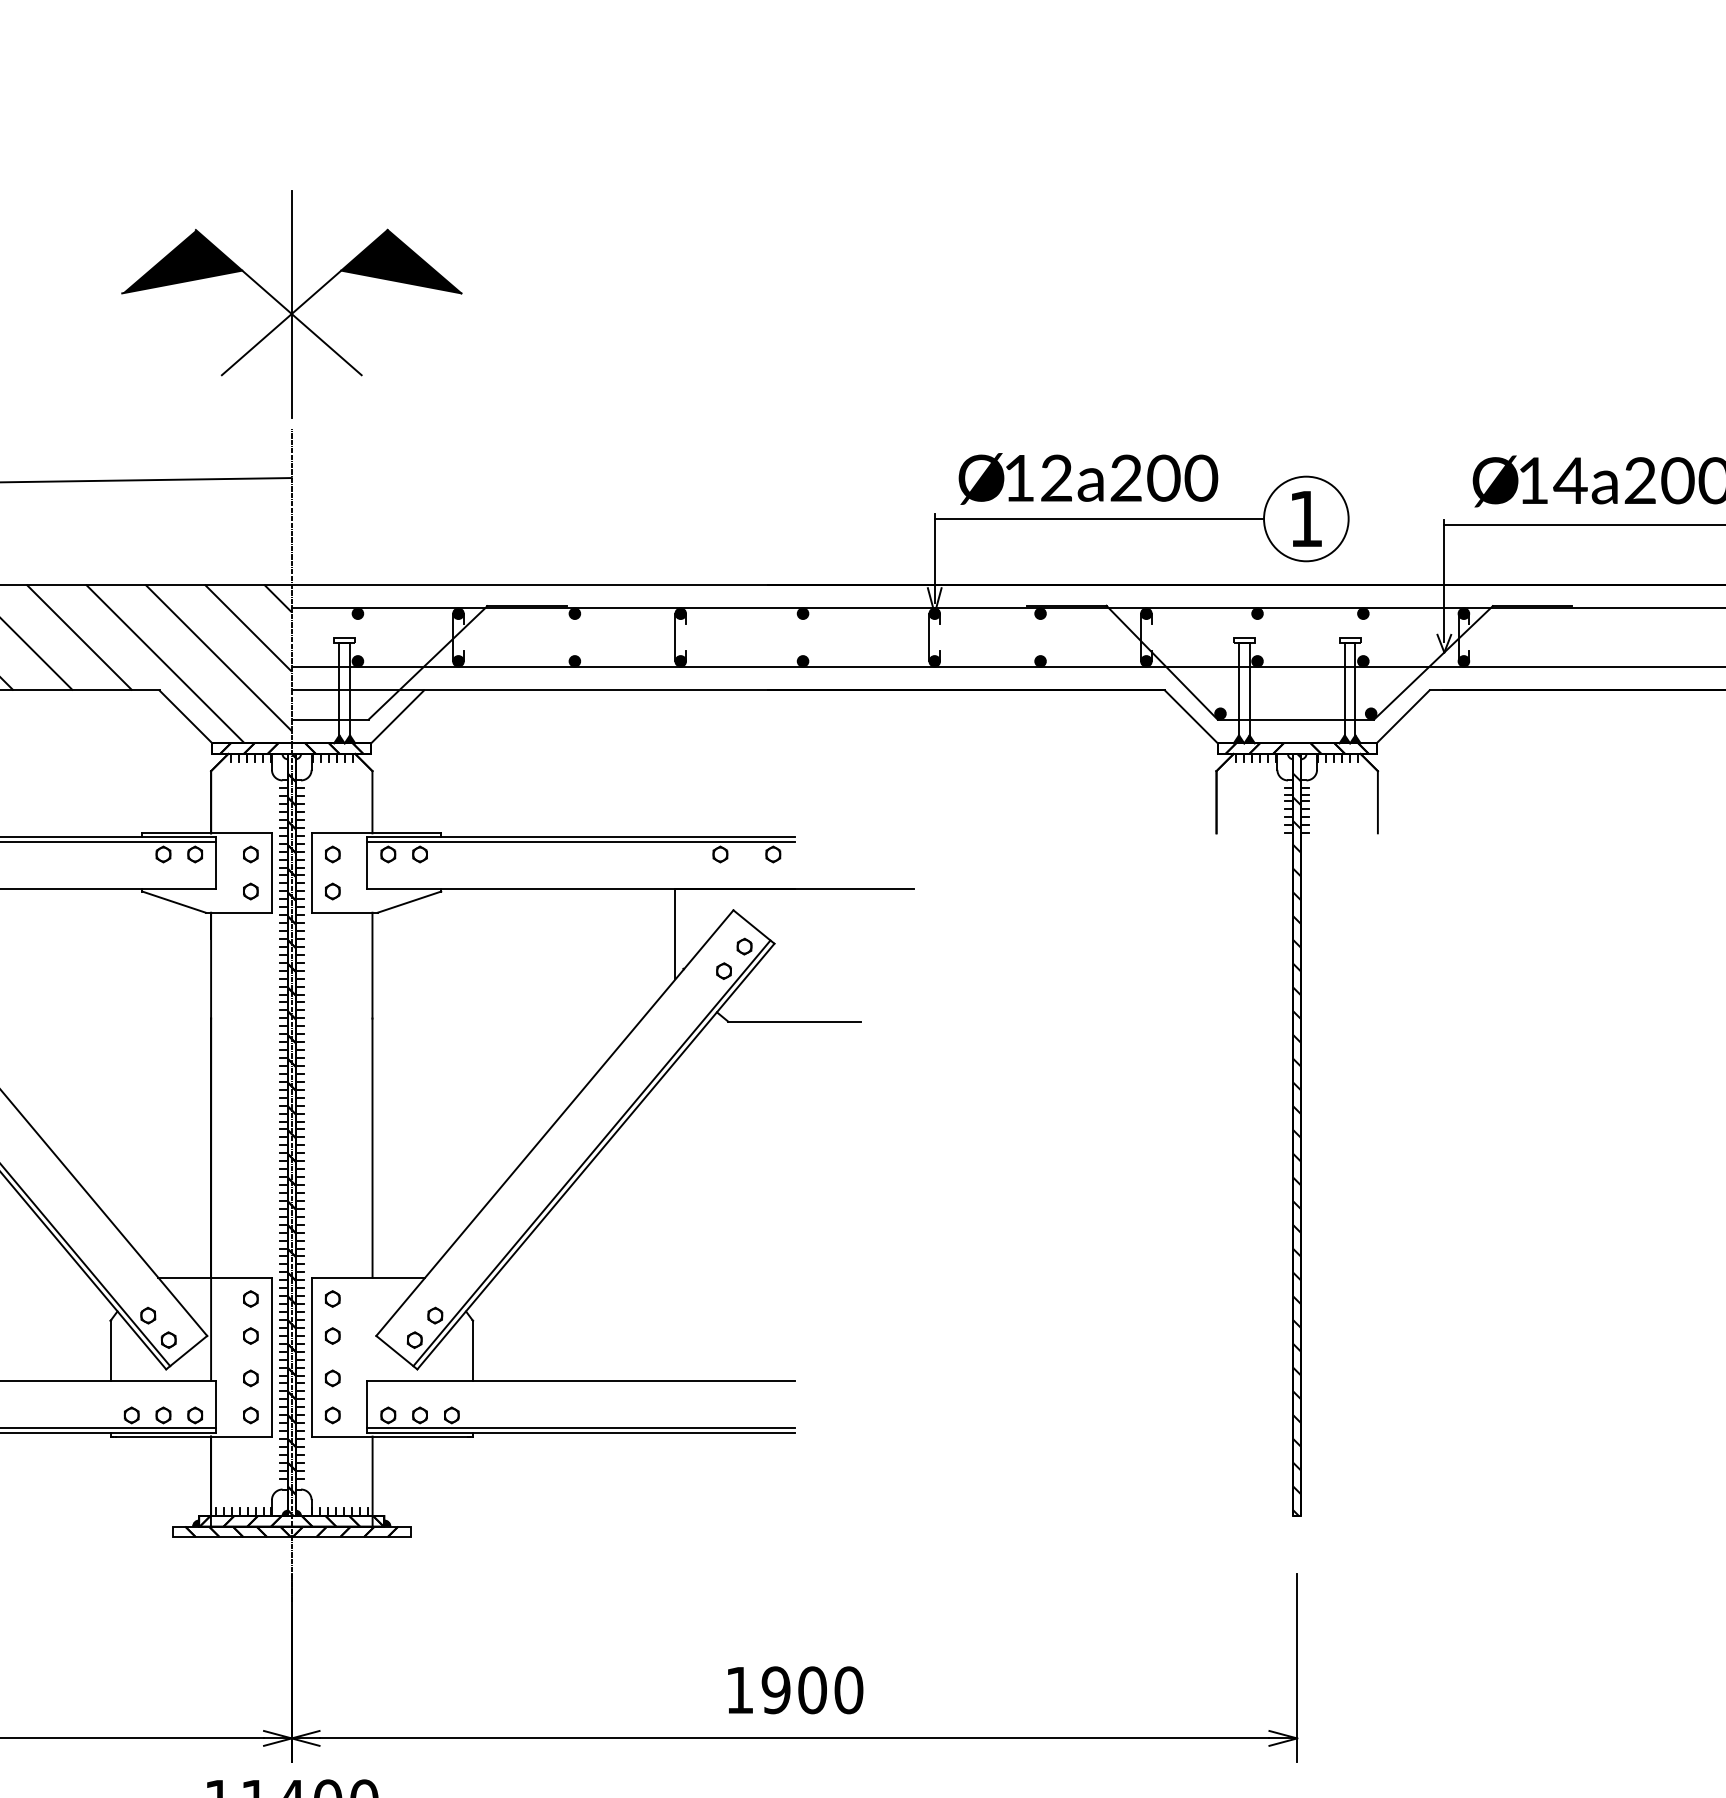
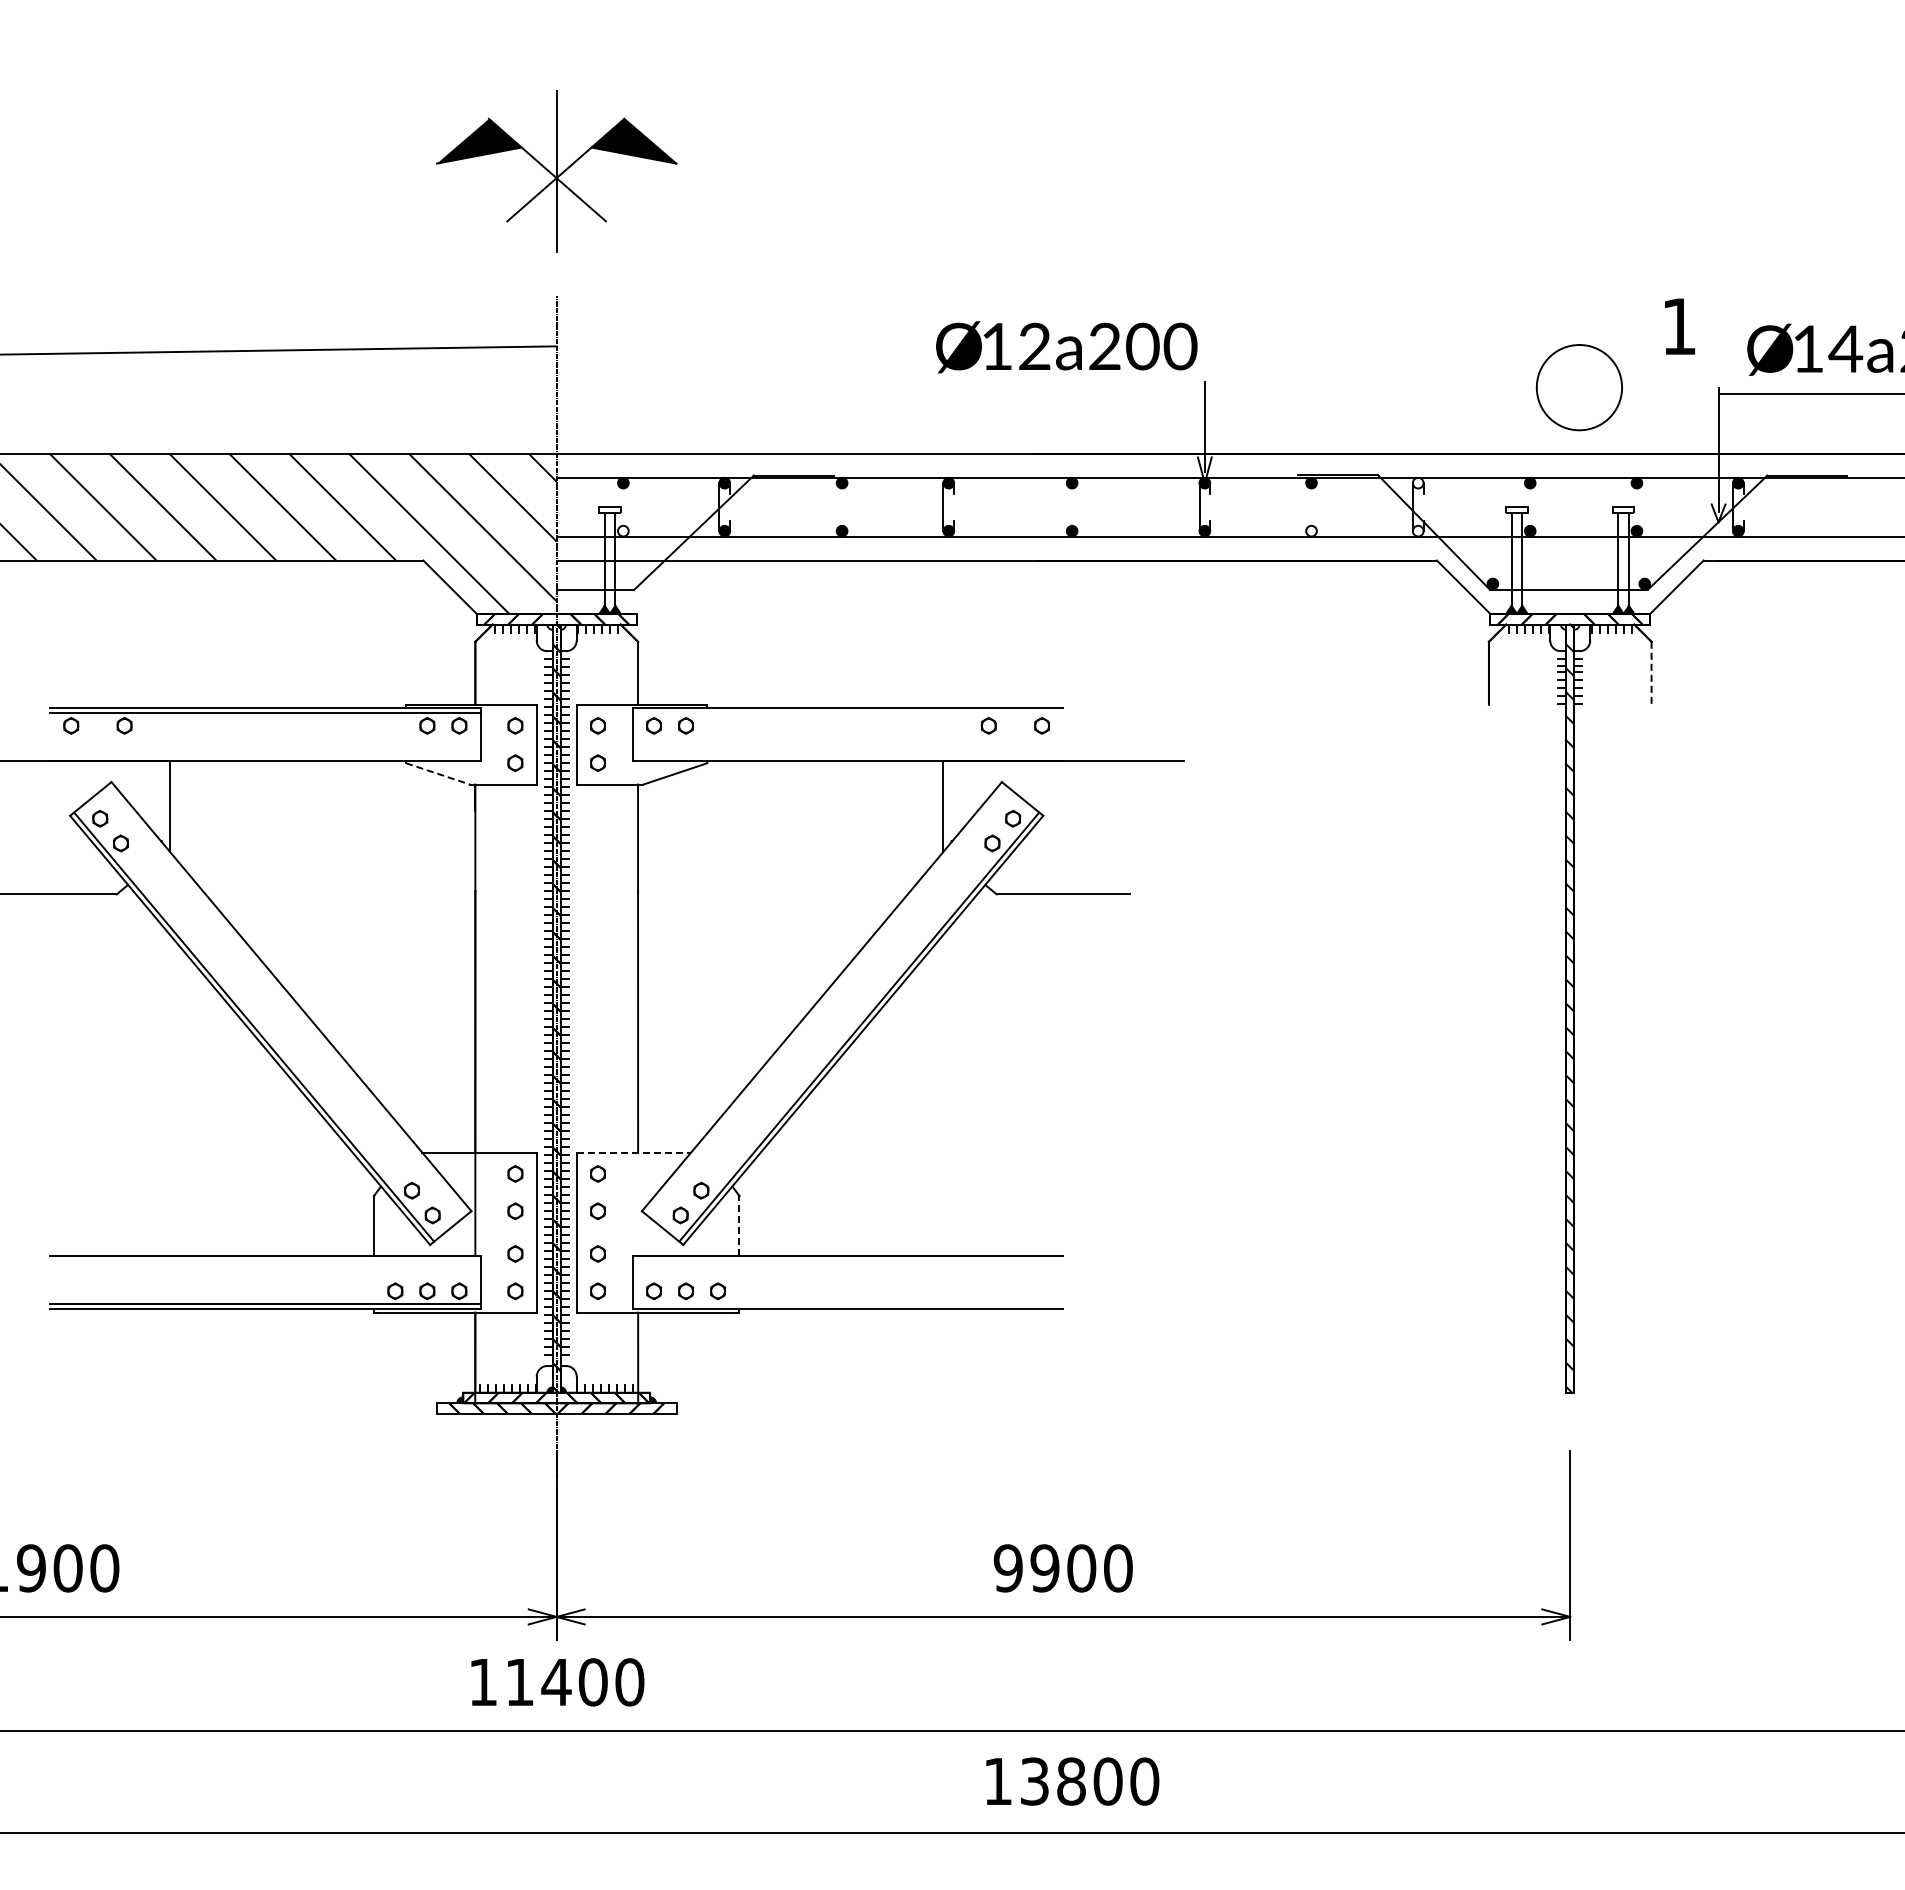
part: (291, 304) -> (556, 171), size x0.7
text: (1088, 479) -> (1066, 347), moved
line: (1099, 518) -> (1370, 387), removed
text: (1306, 518) -> (1679, 326), moved
fill: (1145, 613) -> (1417, 482), removed
fill: (358, 660) -> (623, 530), removed
fill: (1040, 660) -> (1311, 530), removed
fill: (1145, 660) -> (1417, 530), removed
line: (397, 716) -> (663, 586), removed
line: (1377, 802) -> (1651, 673), solid -> dashed
line: (580, 841) -> (847, 712), removed
line: (174, 901) -> (438, 773), solid -> dashed
line: (368, 1277) -> (634, 1152), solid -> dashed
line: (473, 1350) -> (739, 1225), solid -> dashed
line: (580, 1428) -> (847, 1304), removed
text: (738, 1690) -> (1007, 1568), 1900 -> 9900

